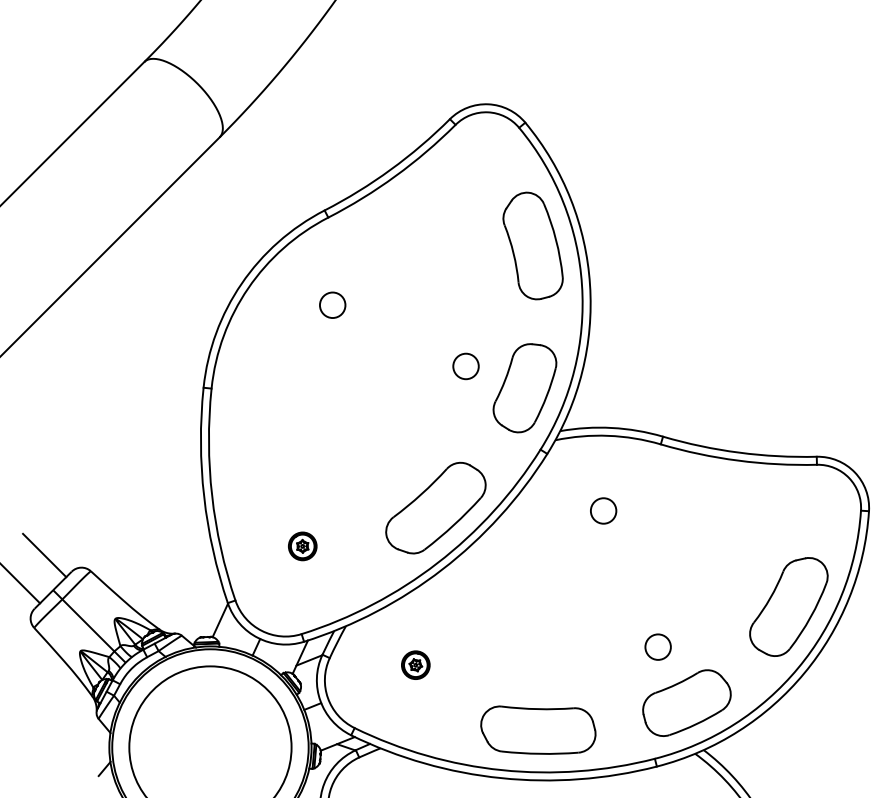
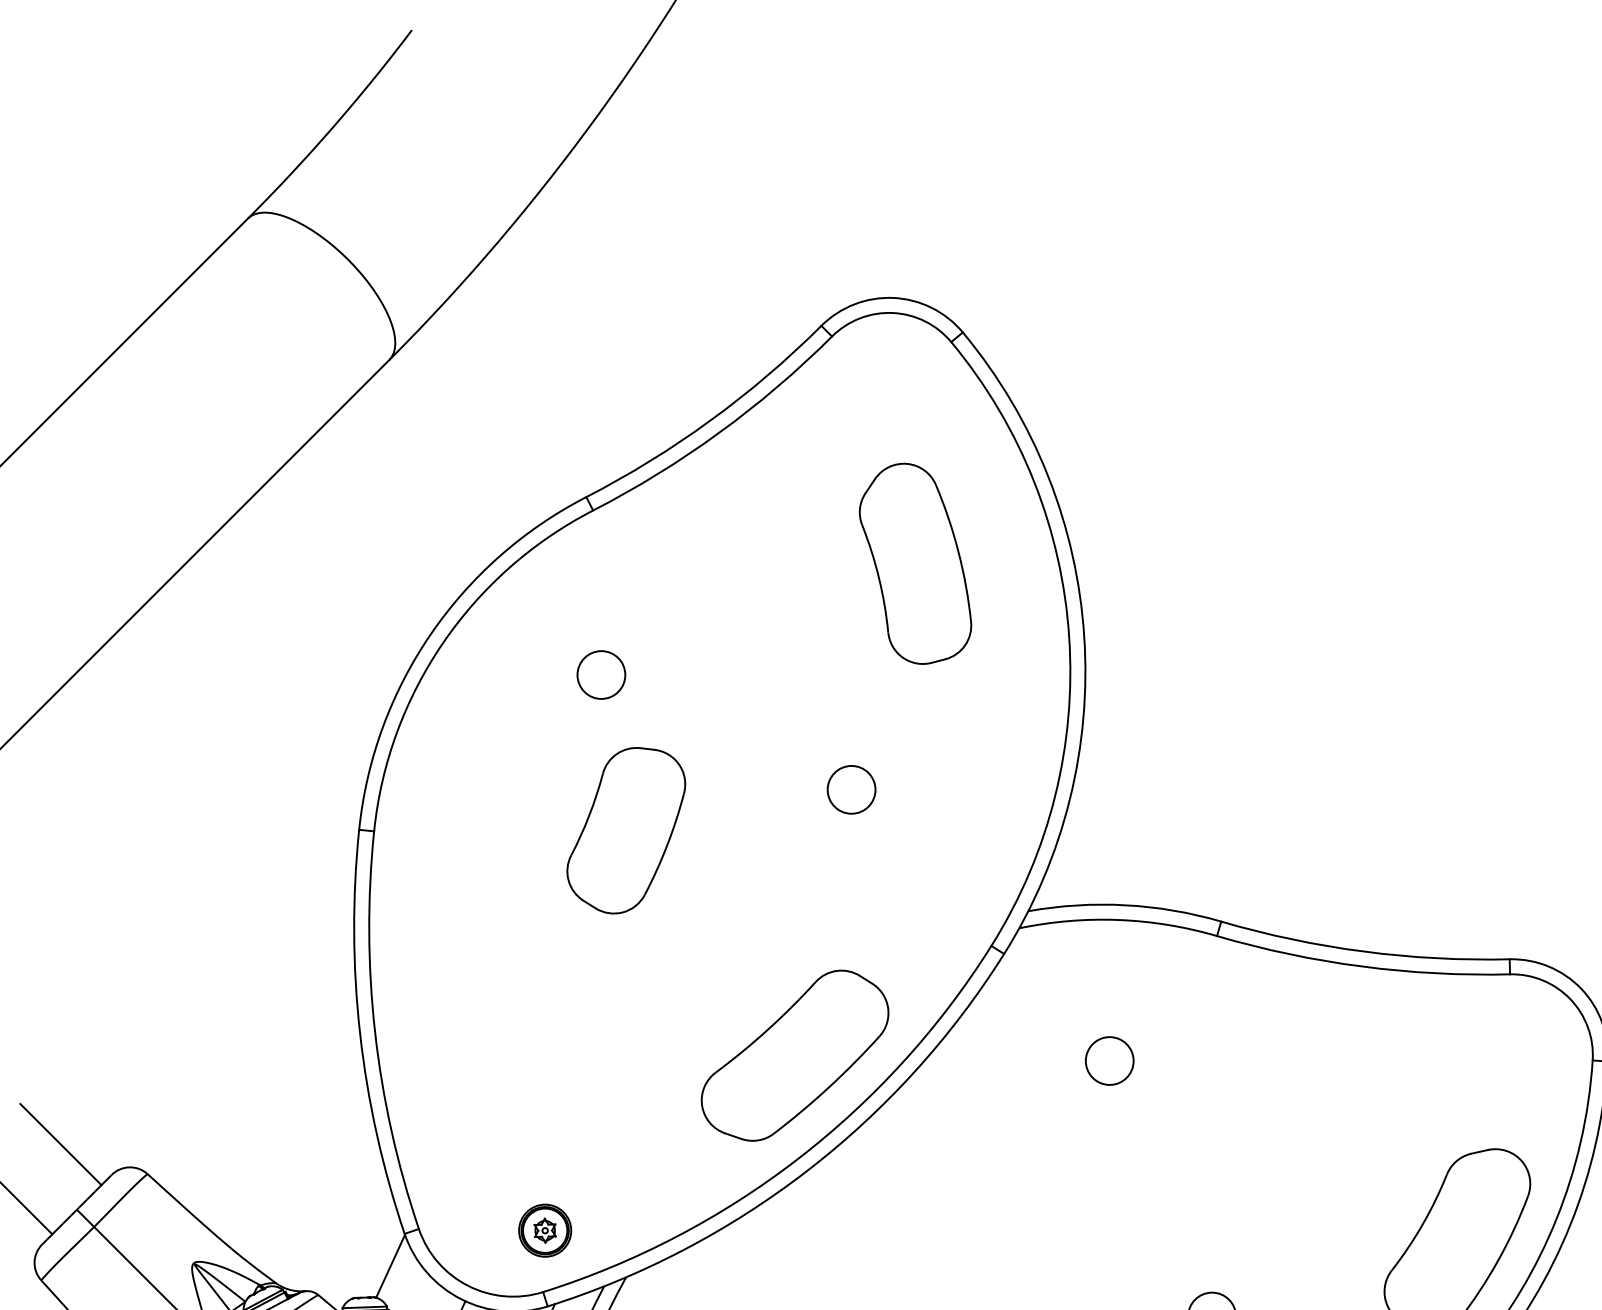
part: (532, 245) -> (914, 562), moved
part: (524, 388) -> (625, 831), moved
part: (302, 546) -> (544, 1230), moved

